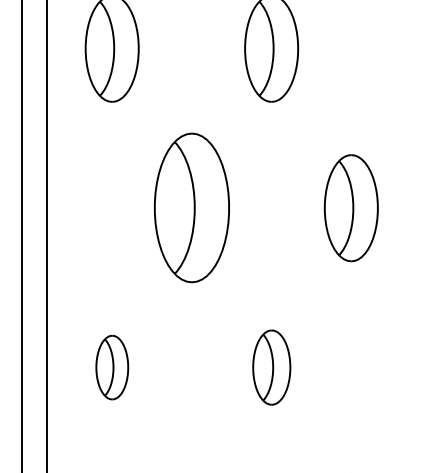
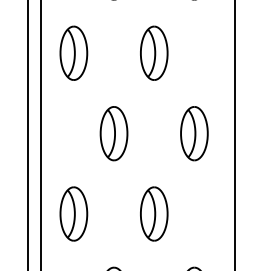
part: (190, 207) -> (113, 133), size x0.71
part: (111, 366) -> (73, 213), size x1.67
part: (272, 366) -> (154, 213), size x1.43

